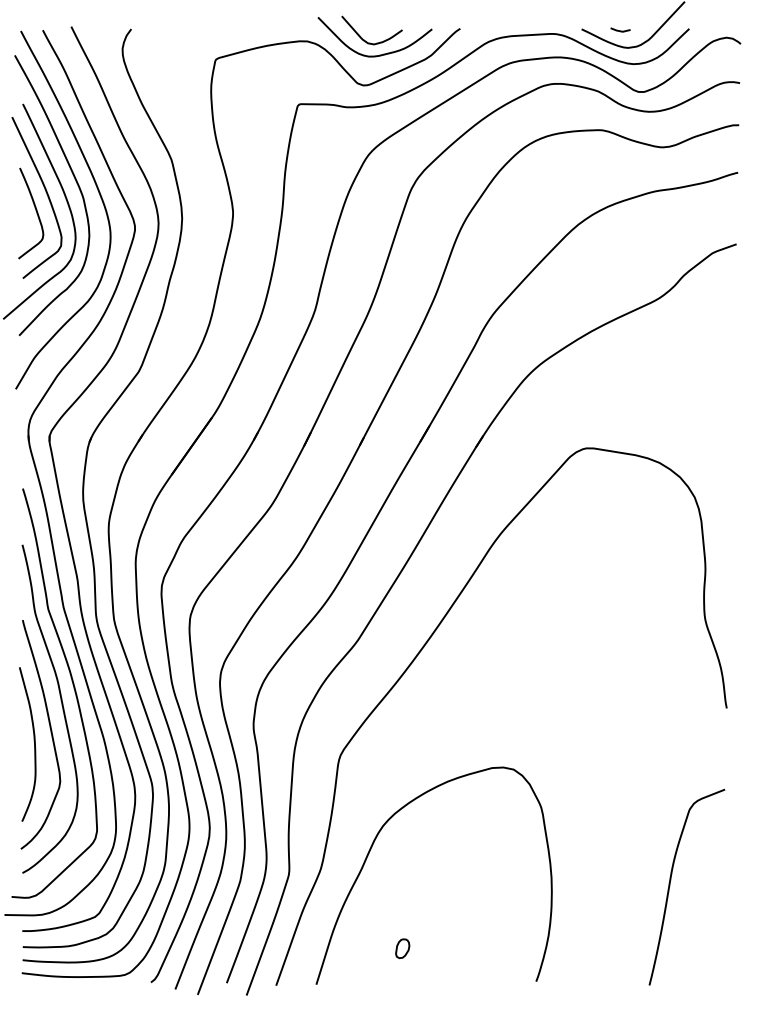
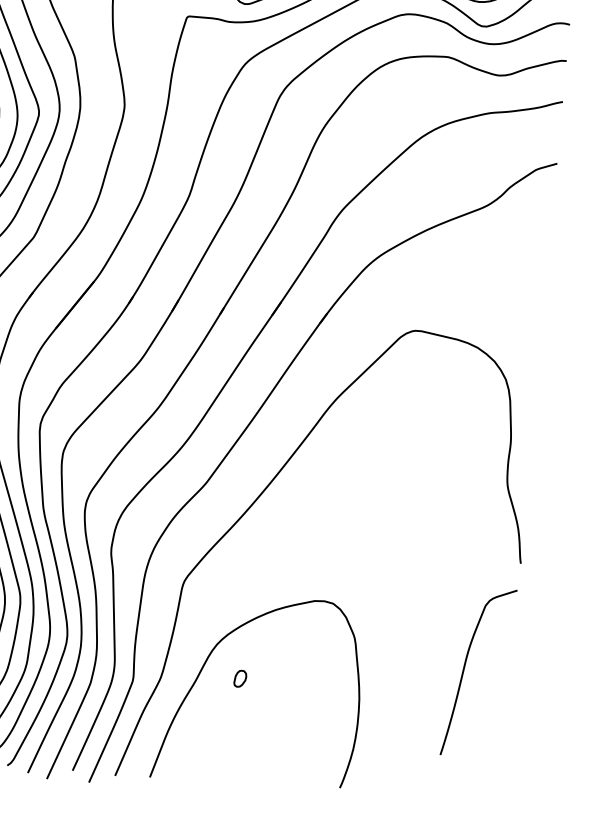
curve: (670, 886) -> (464, 670), moved
part: (402, 948) -> (240, 678), moved

